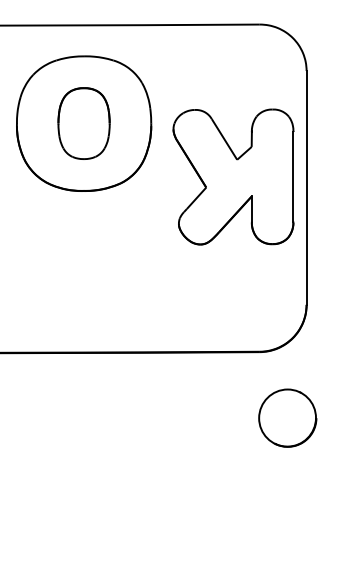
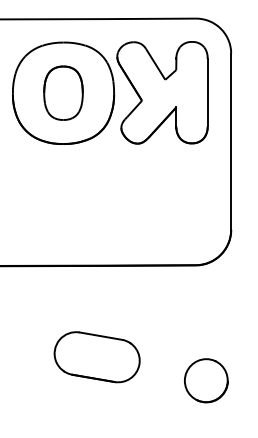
part: (233, 176) -> (162, 92), moved
part: (287, 417) -> (206, 380), moved
part: (128, 473) -> (96, 356), added

